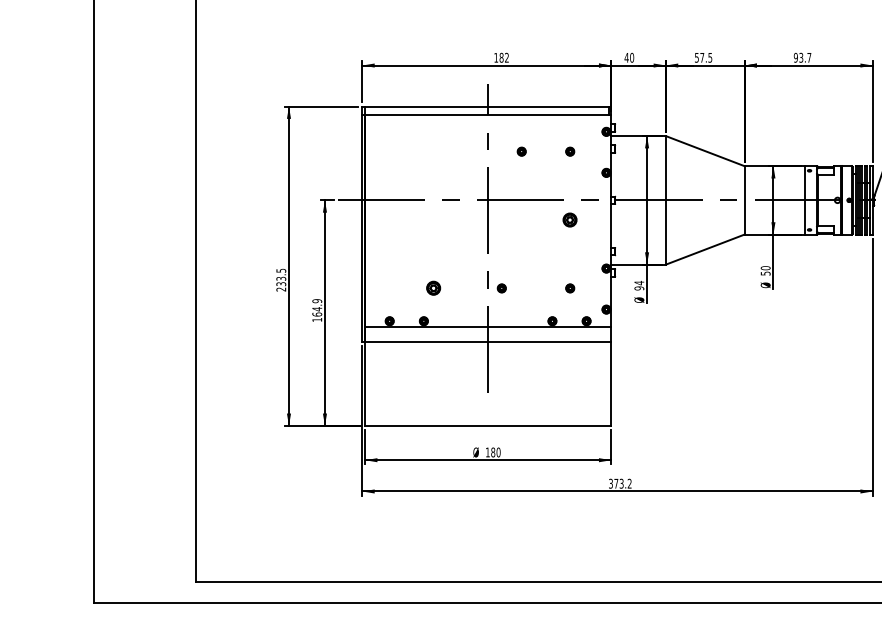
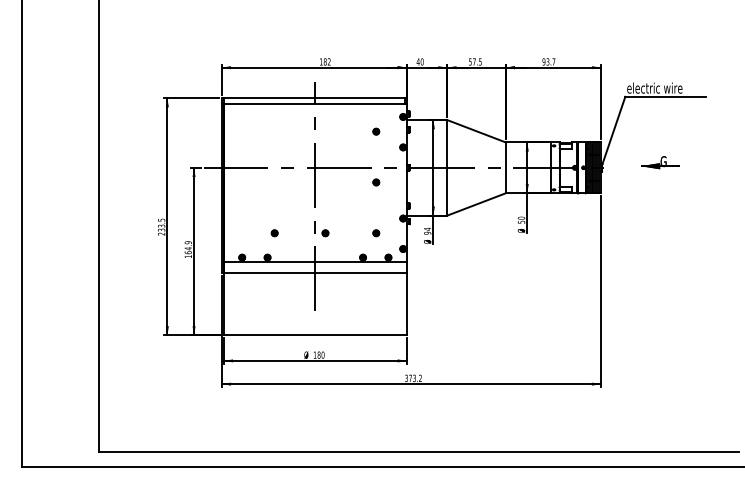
part: (522, 151) -> (340, 131), removed
part: (570, 220) -> (376, 182), size x0.62
part: (433, 288) -> (274, 233), size x0.62

